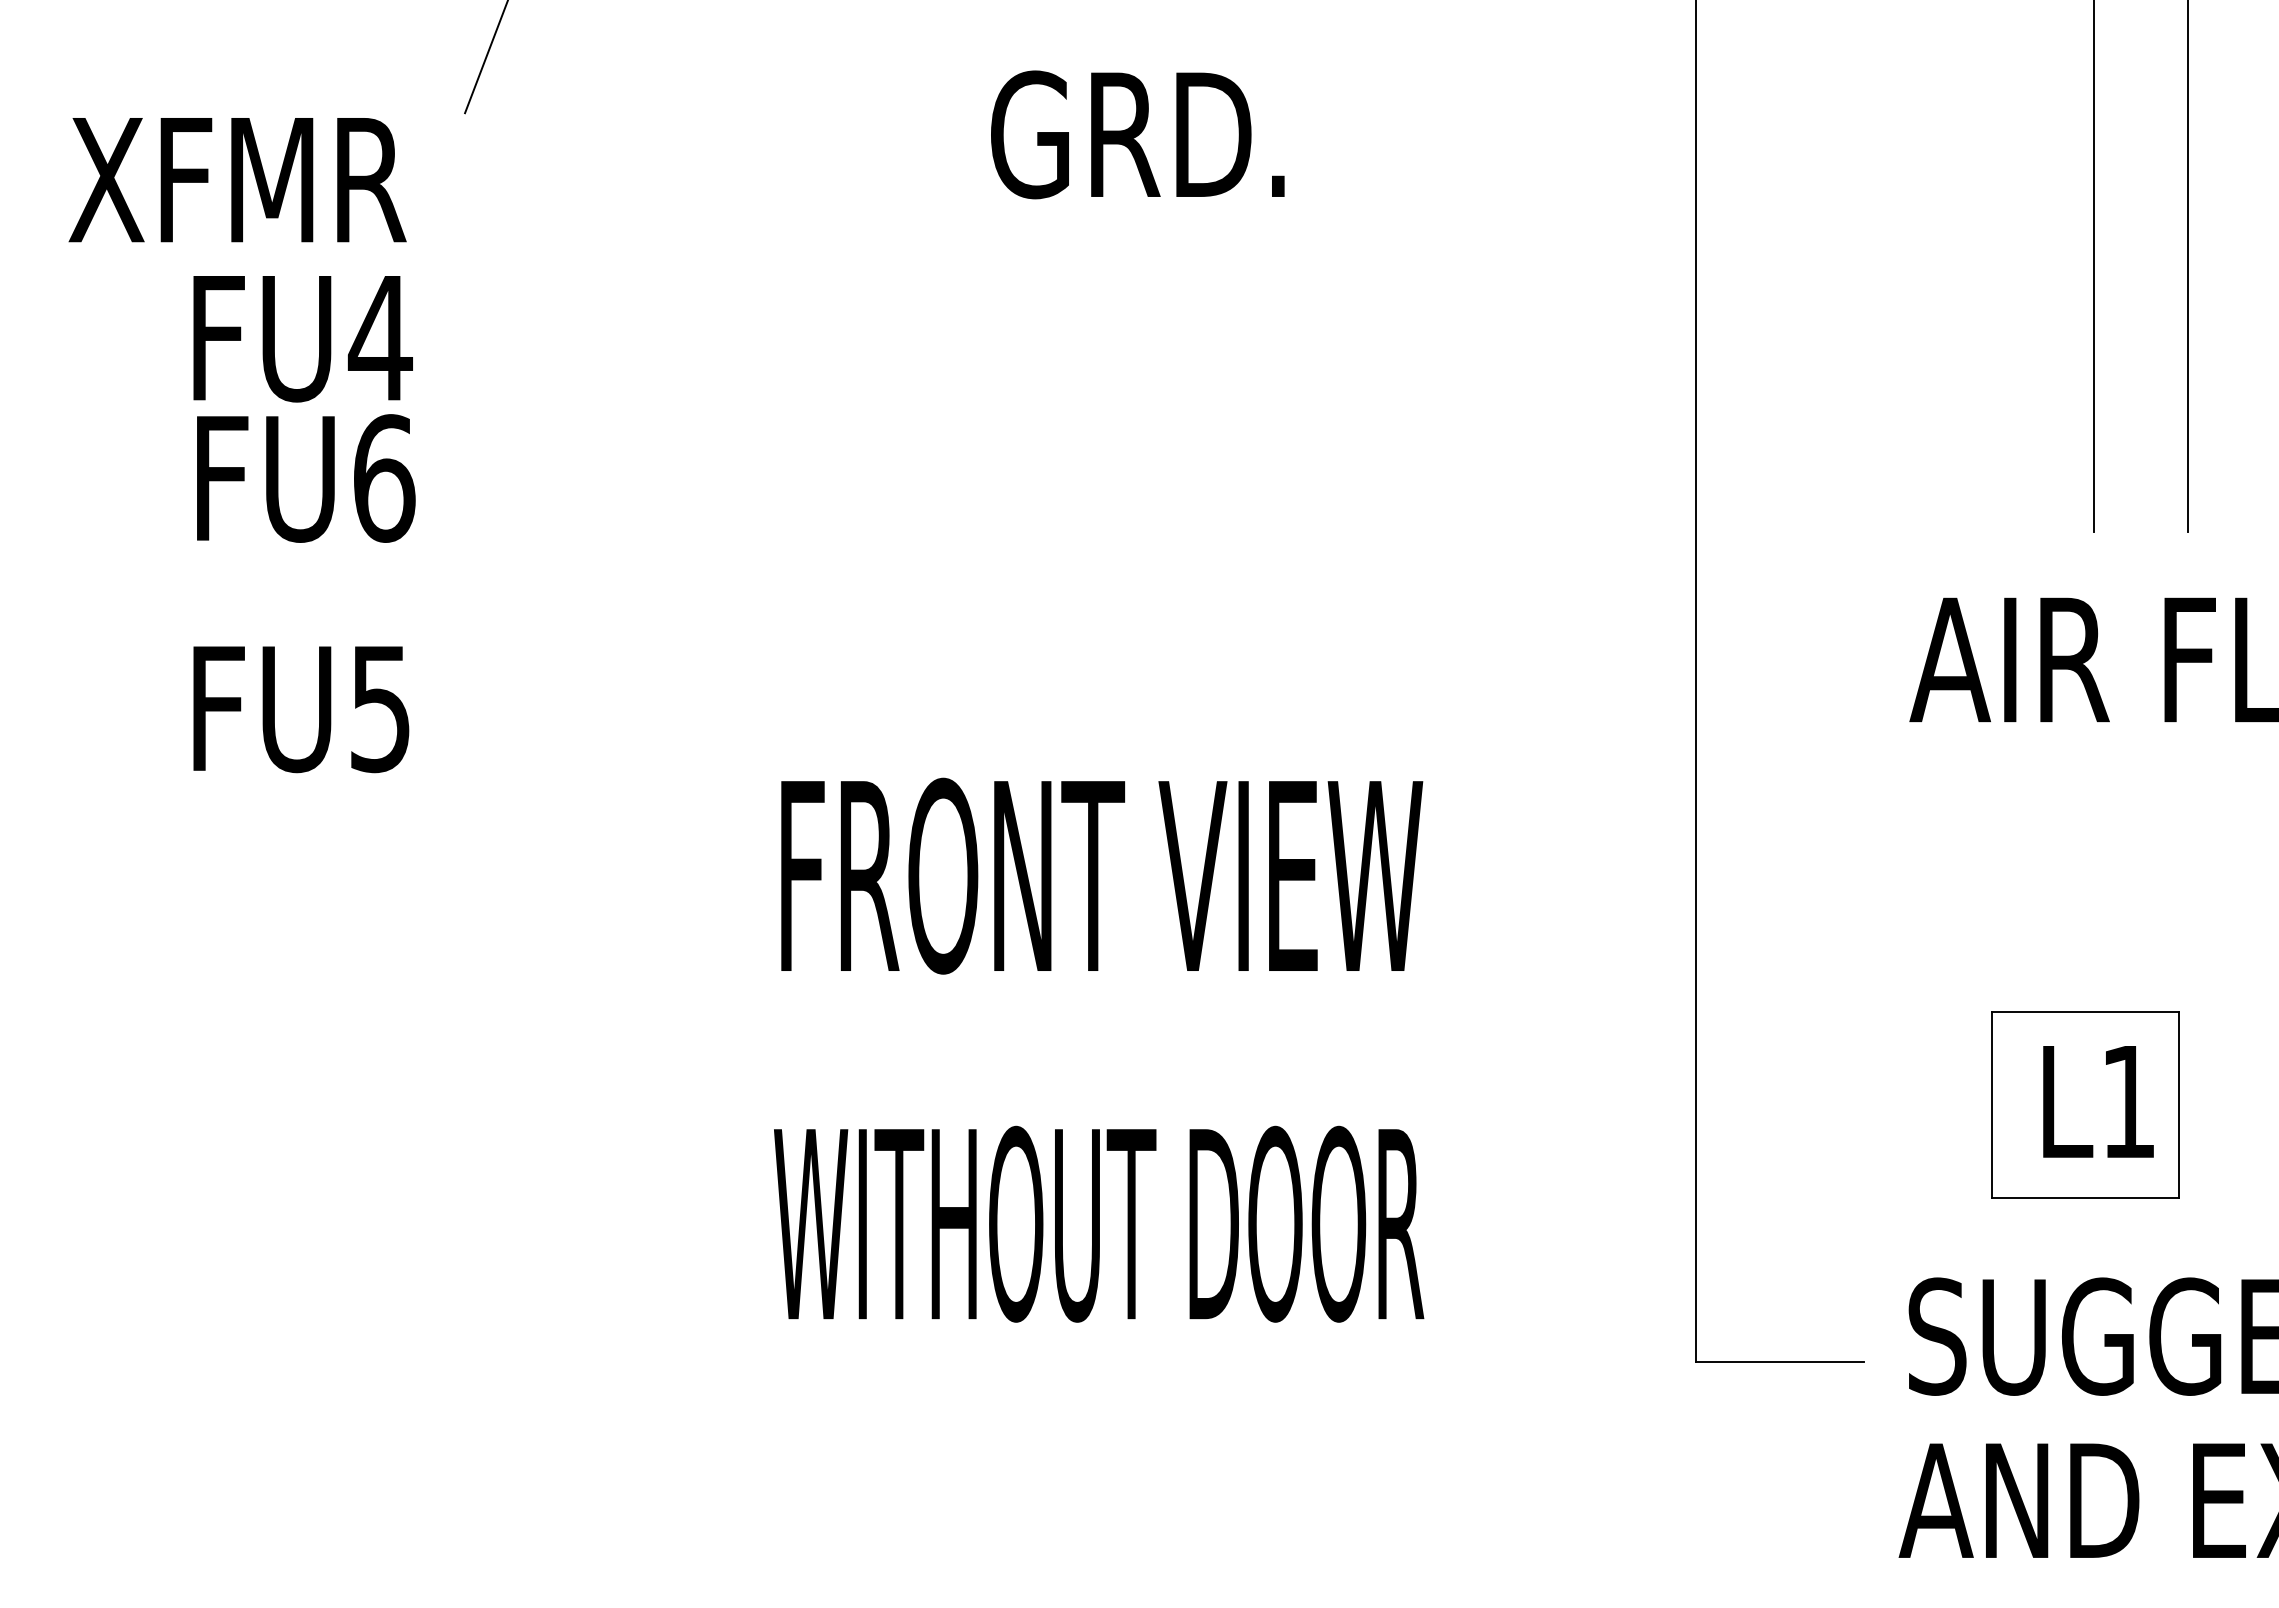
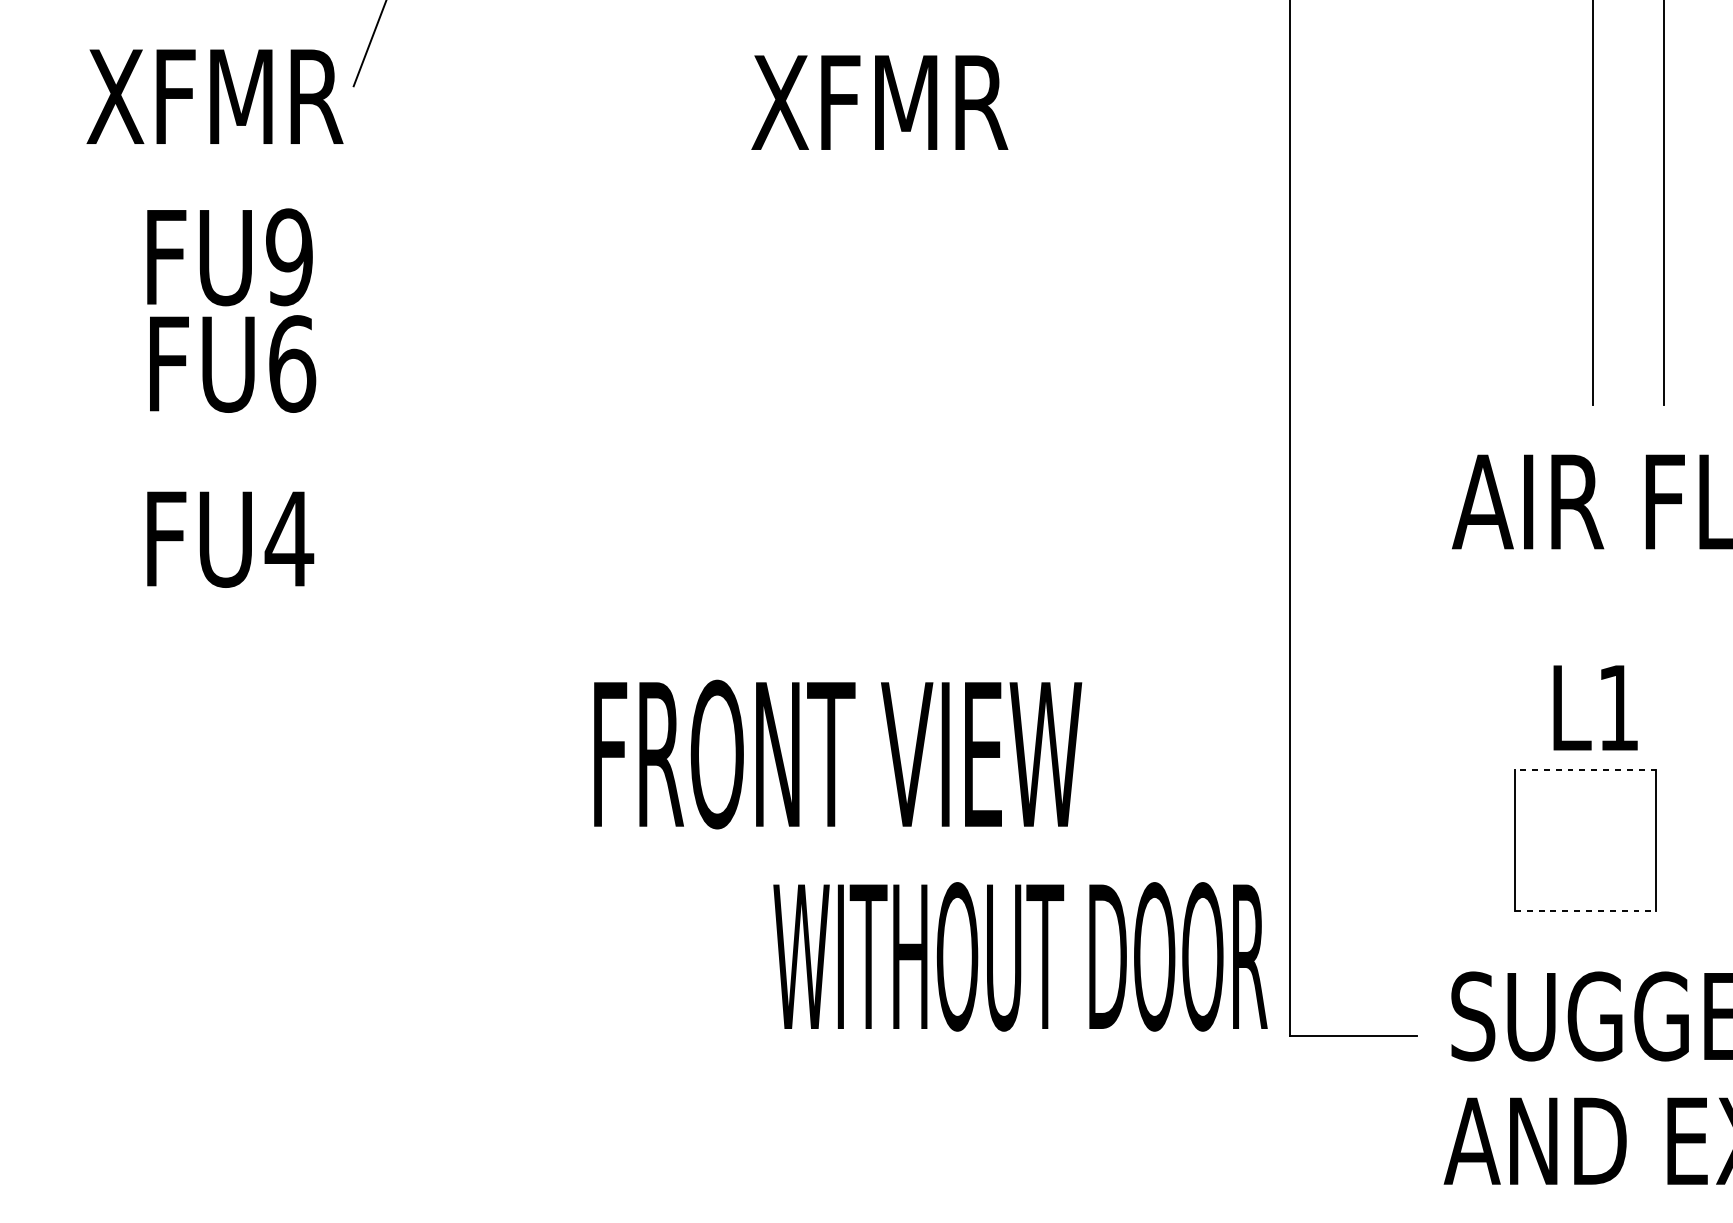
text: (1157, 134) -> (880, 102), GRD. -> XFMR
text: (237, 180) -> (214, 97), moved
text: (379, 337) -> (288, 256), FU4 -> FU9
text: (379, 709) -> (288, 539), FU5 -> FU4
text: (1102, 875) -> (838, 754), moved
line: (2084, 1011) -> (1584, 769), solid -> dashed
text: (2098, 1101) -> (1595, 707), moved
line: (2085, 1198) -> (1585, 911), solid -> dashed
text: (1099, 1223) -> (1020, 956), moved

